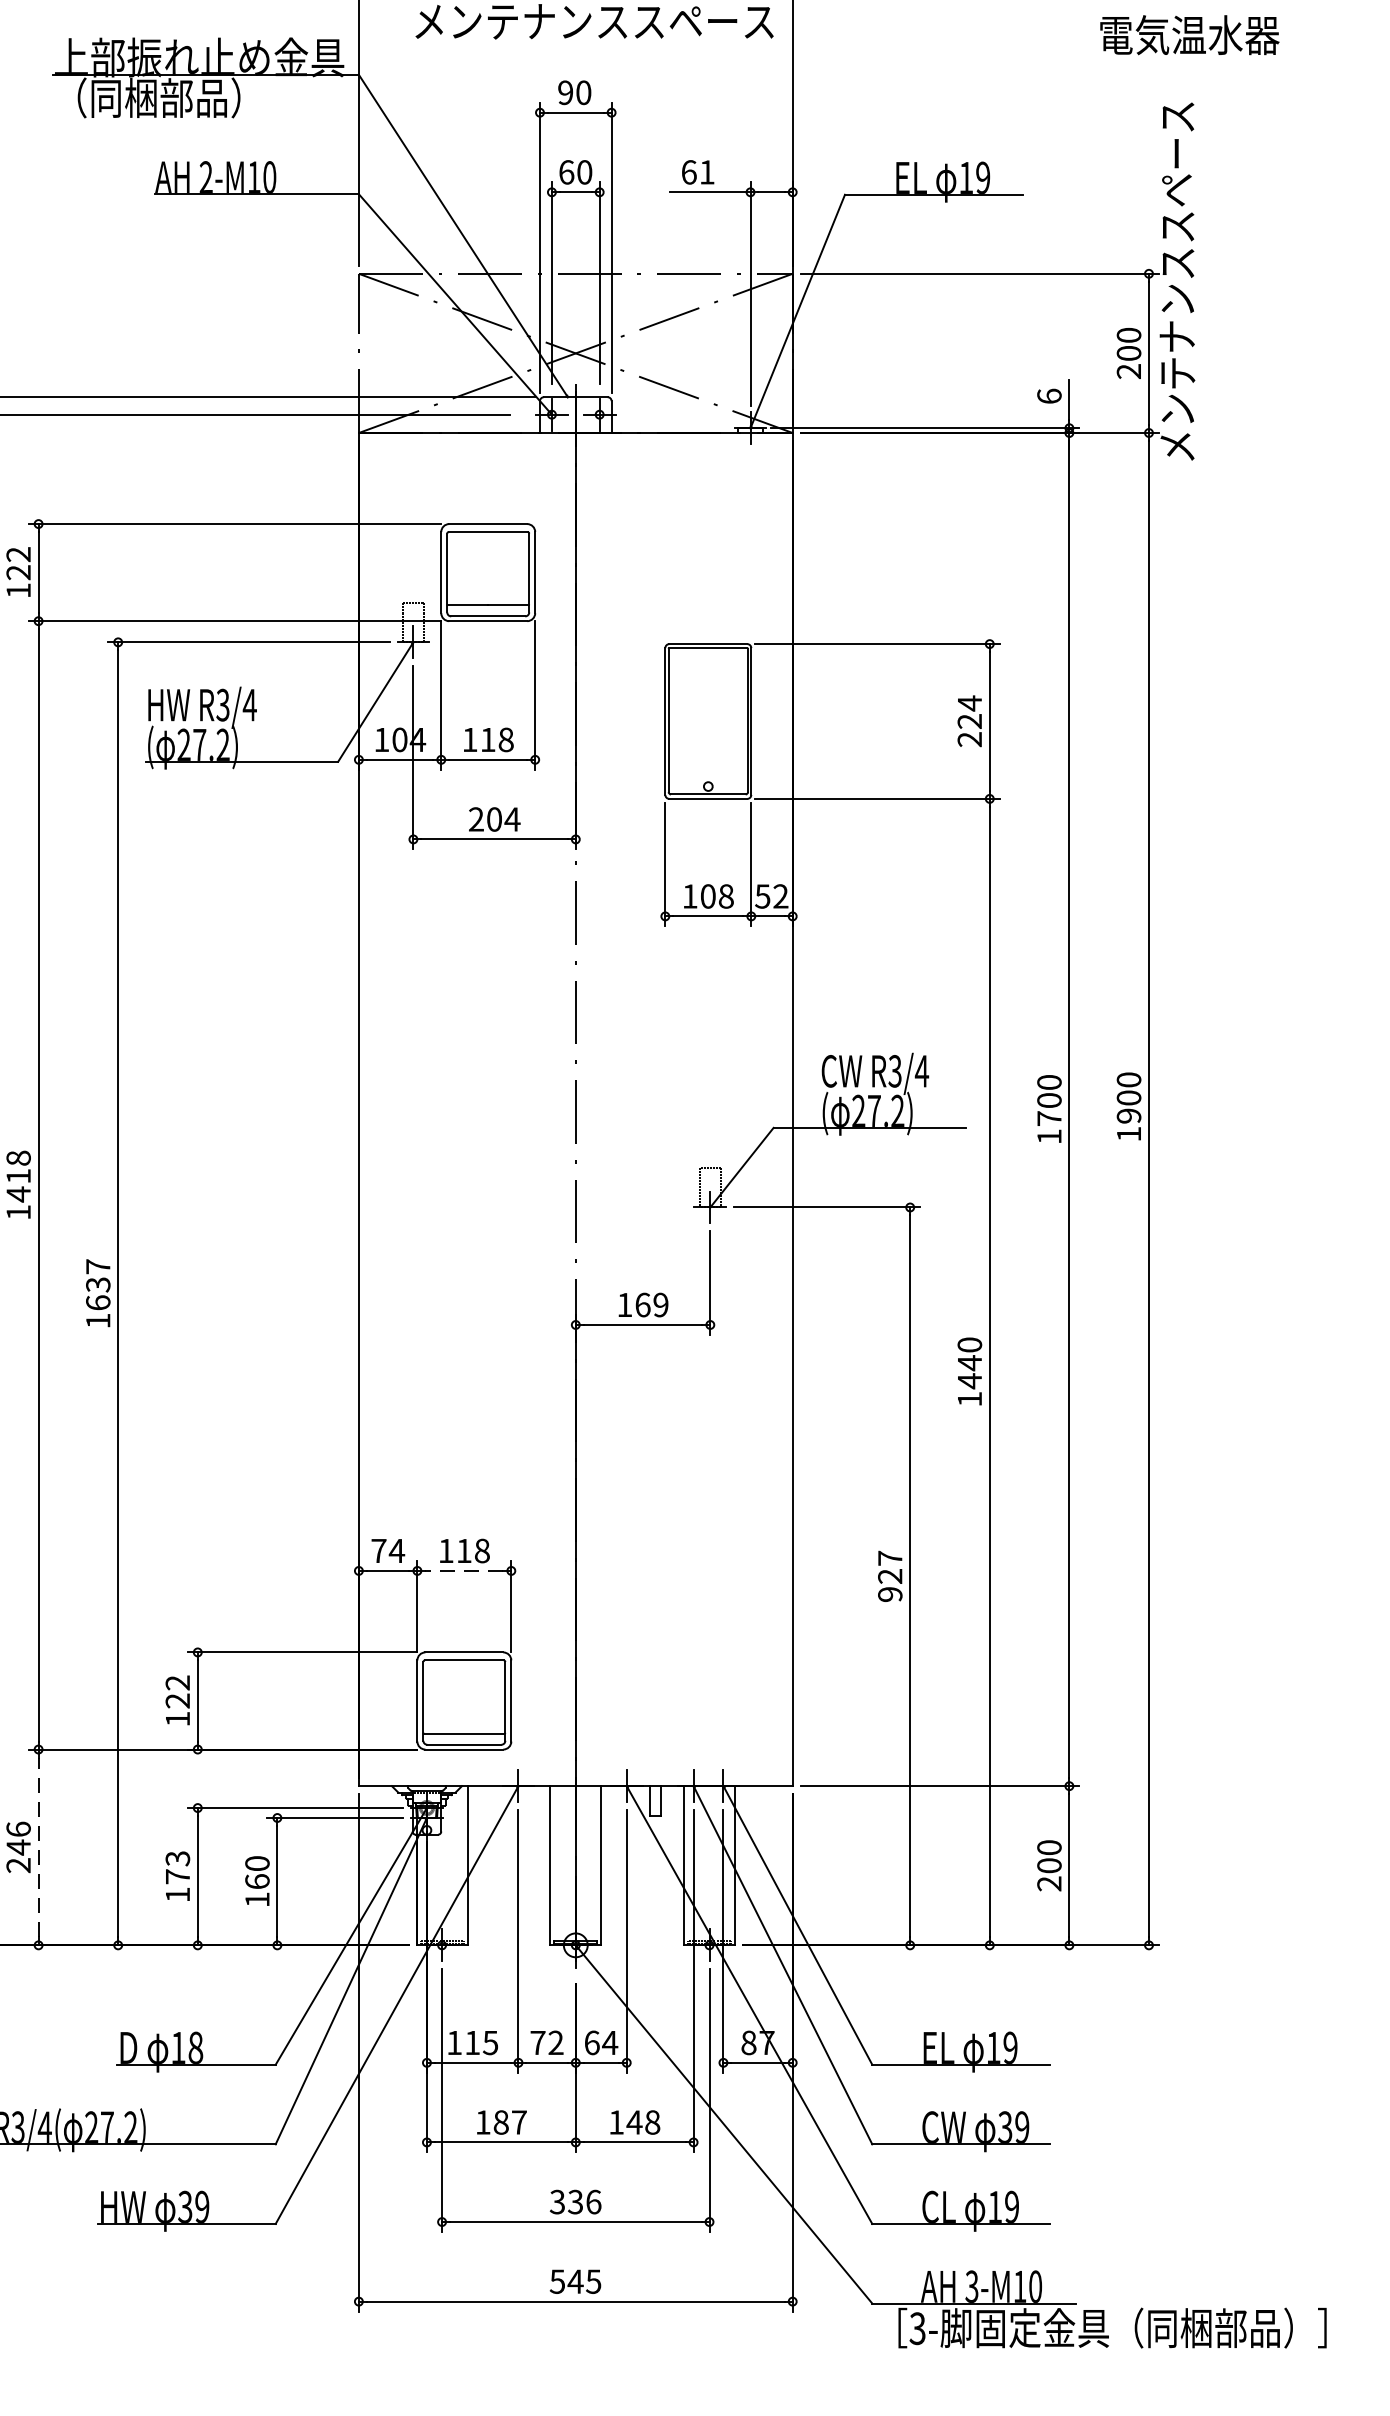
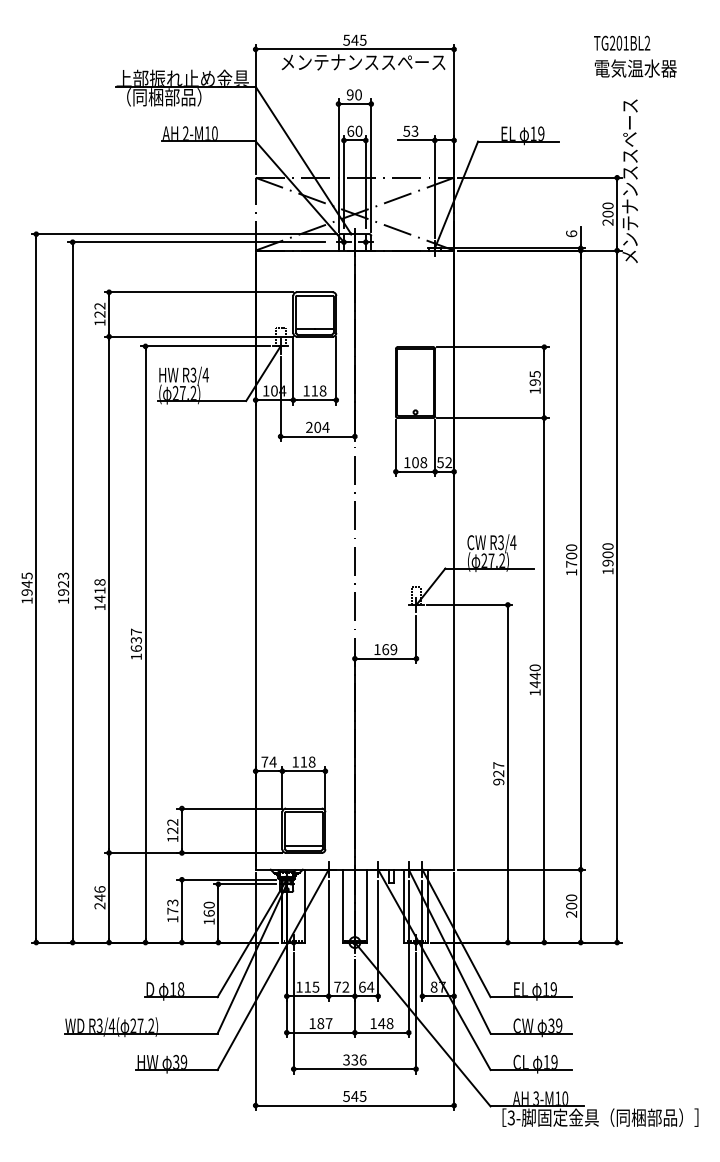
text: (697, 170) -> (410, 130), 61 -> 53
text: (968, 721) -> (534, 382), 224 -> 195
line: (463, 1571) -> (303, 771), dashed -> solid
line: (39, 1846) -> (109, 897), dashed -> solid

